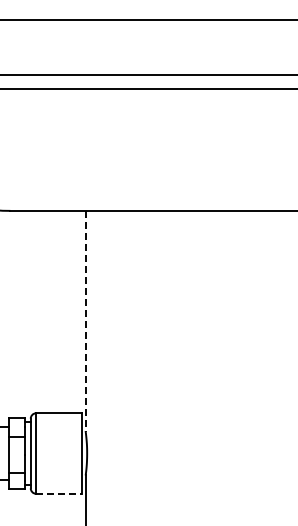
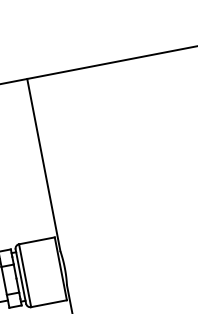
line: (85, 321) -> (43, 165), dashed -> solid
line: (59, 493) -> (49, 303), dashed -> solid

